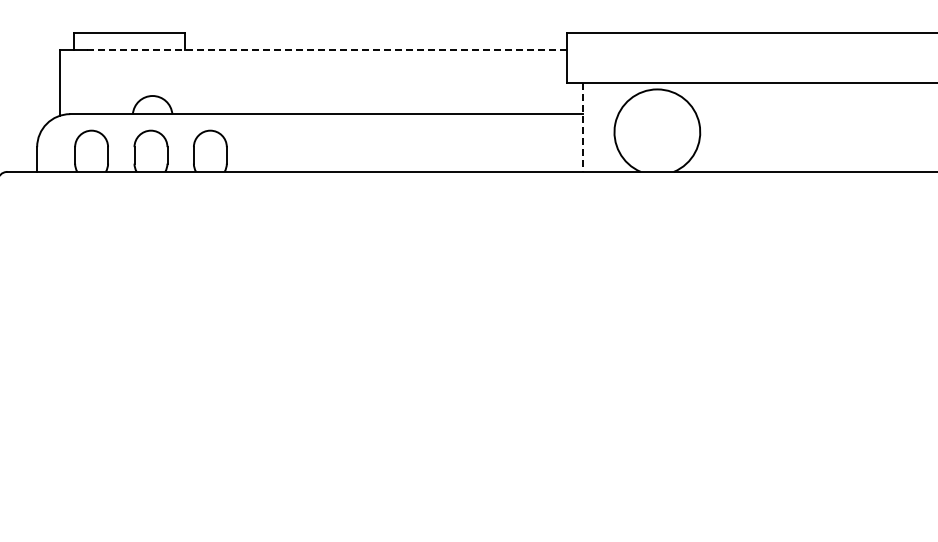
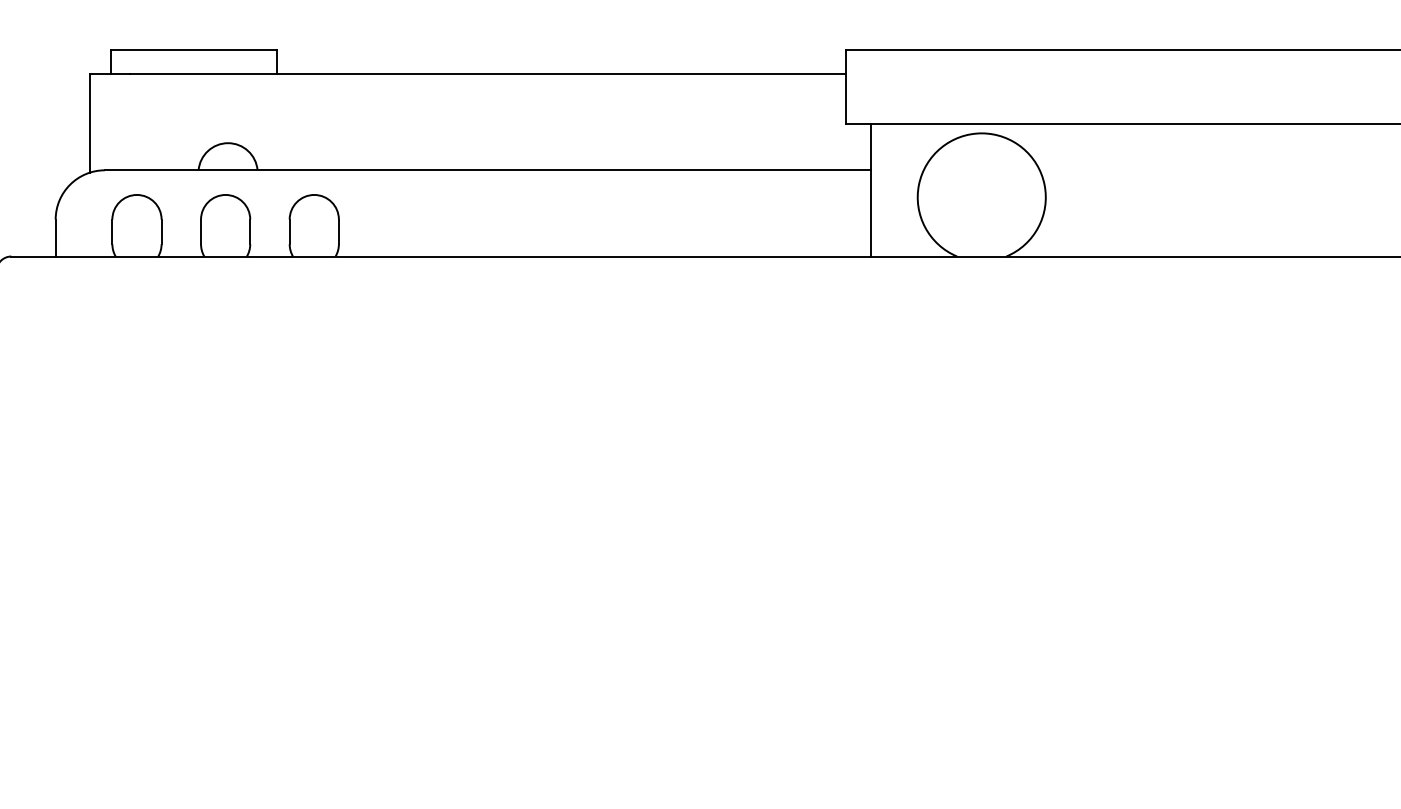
line: (327, 49) -> (489, 73), dashed -> solid
line: (583, 127) -> (871, 190), dashed -> solid

